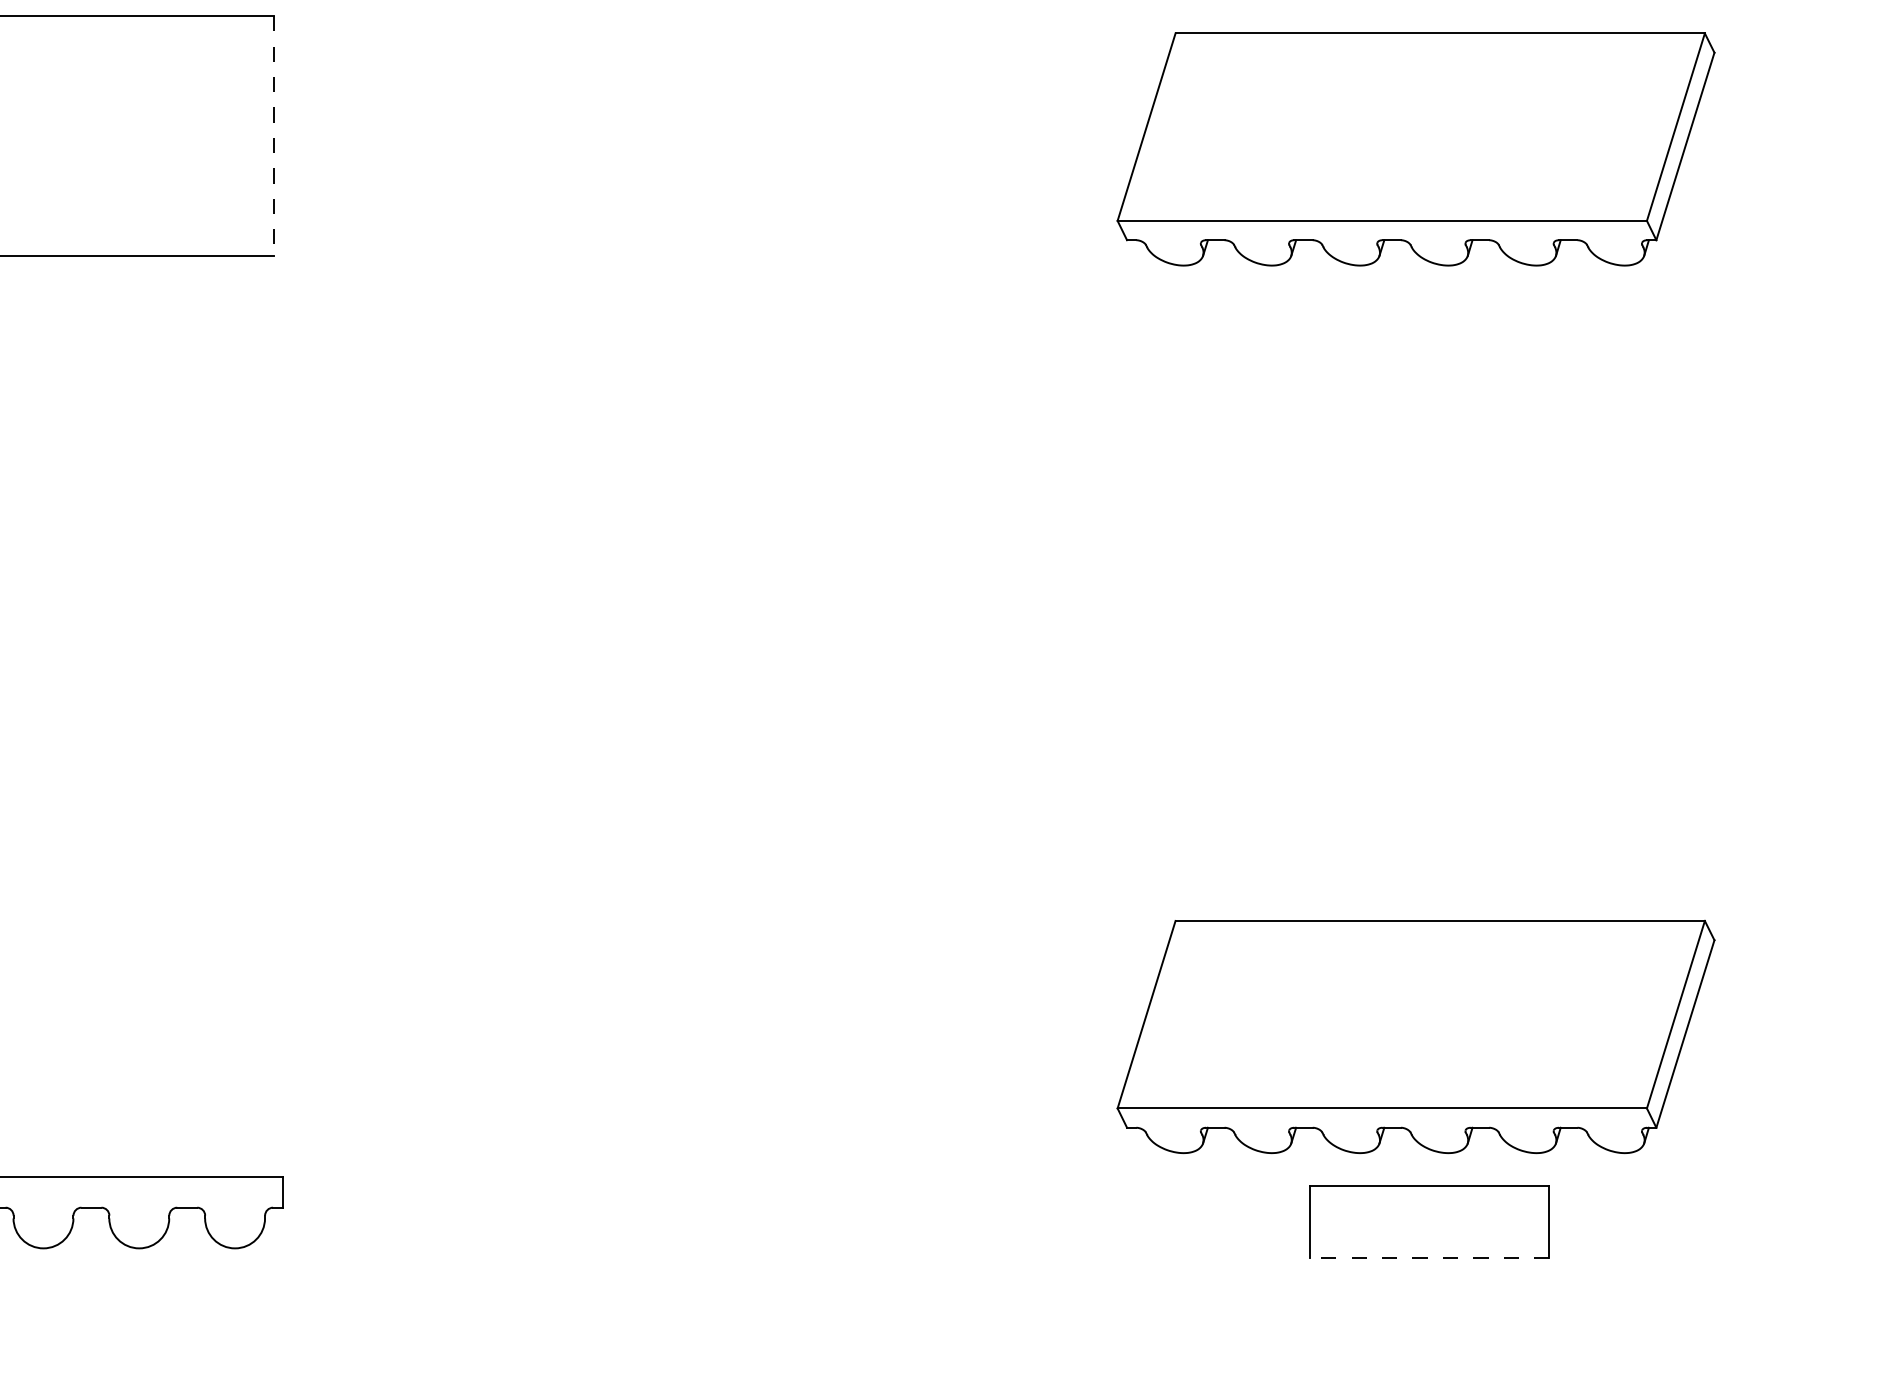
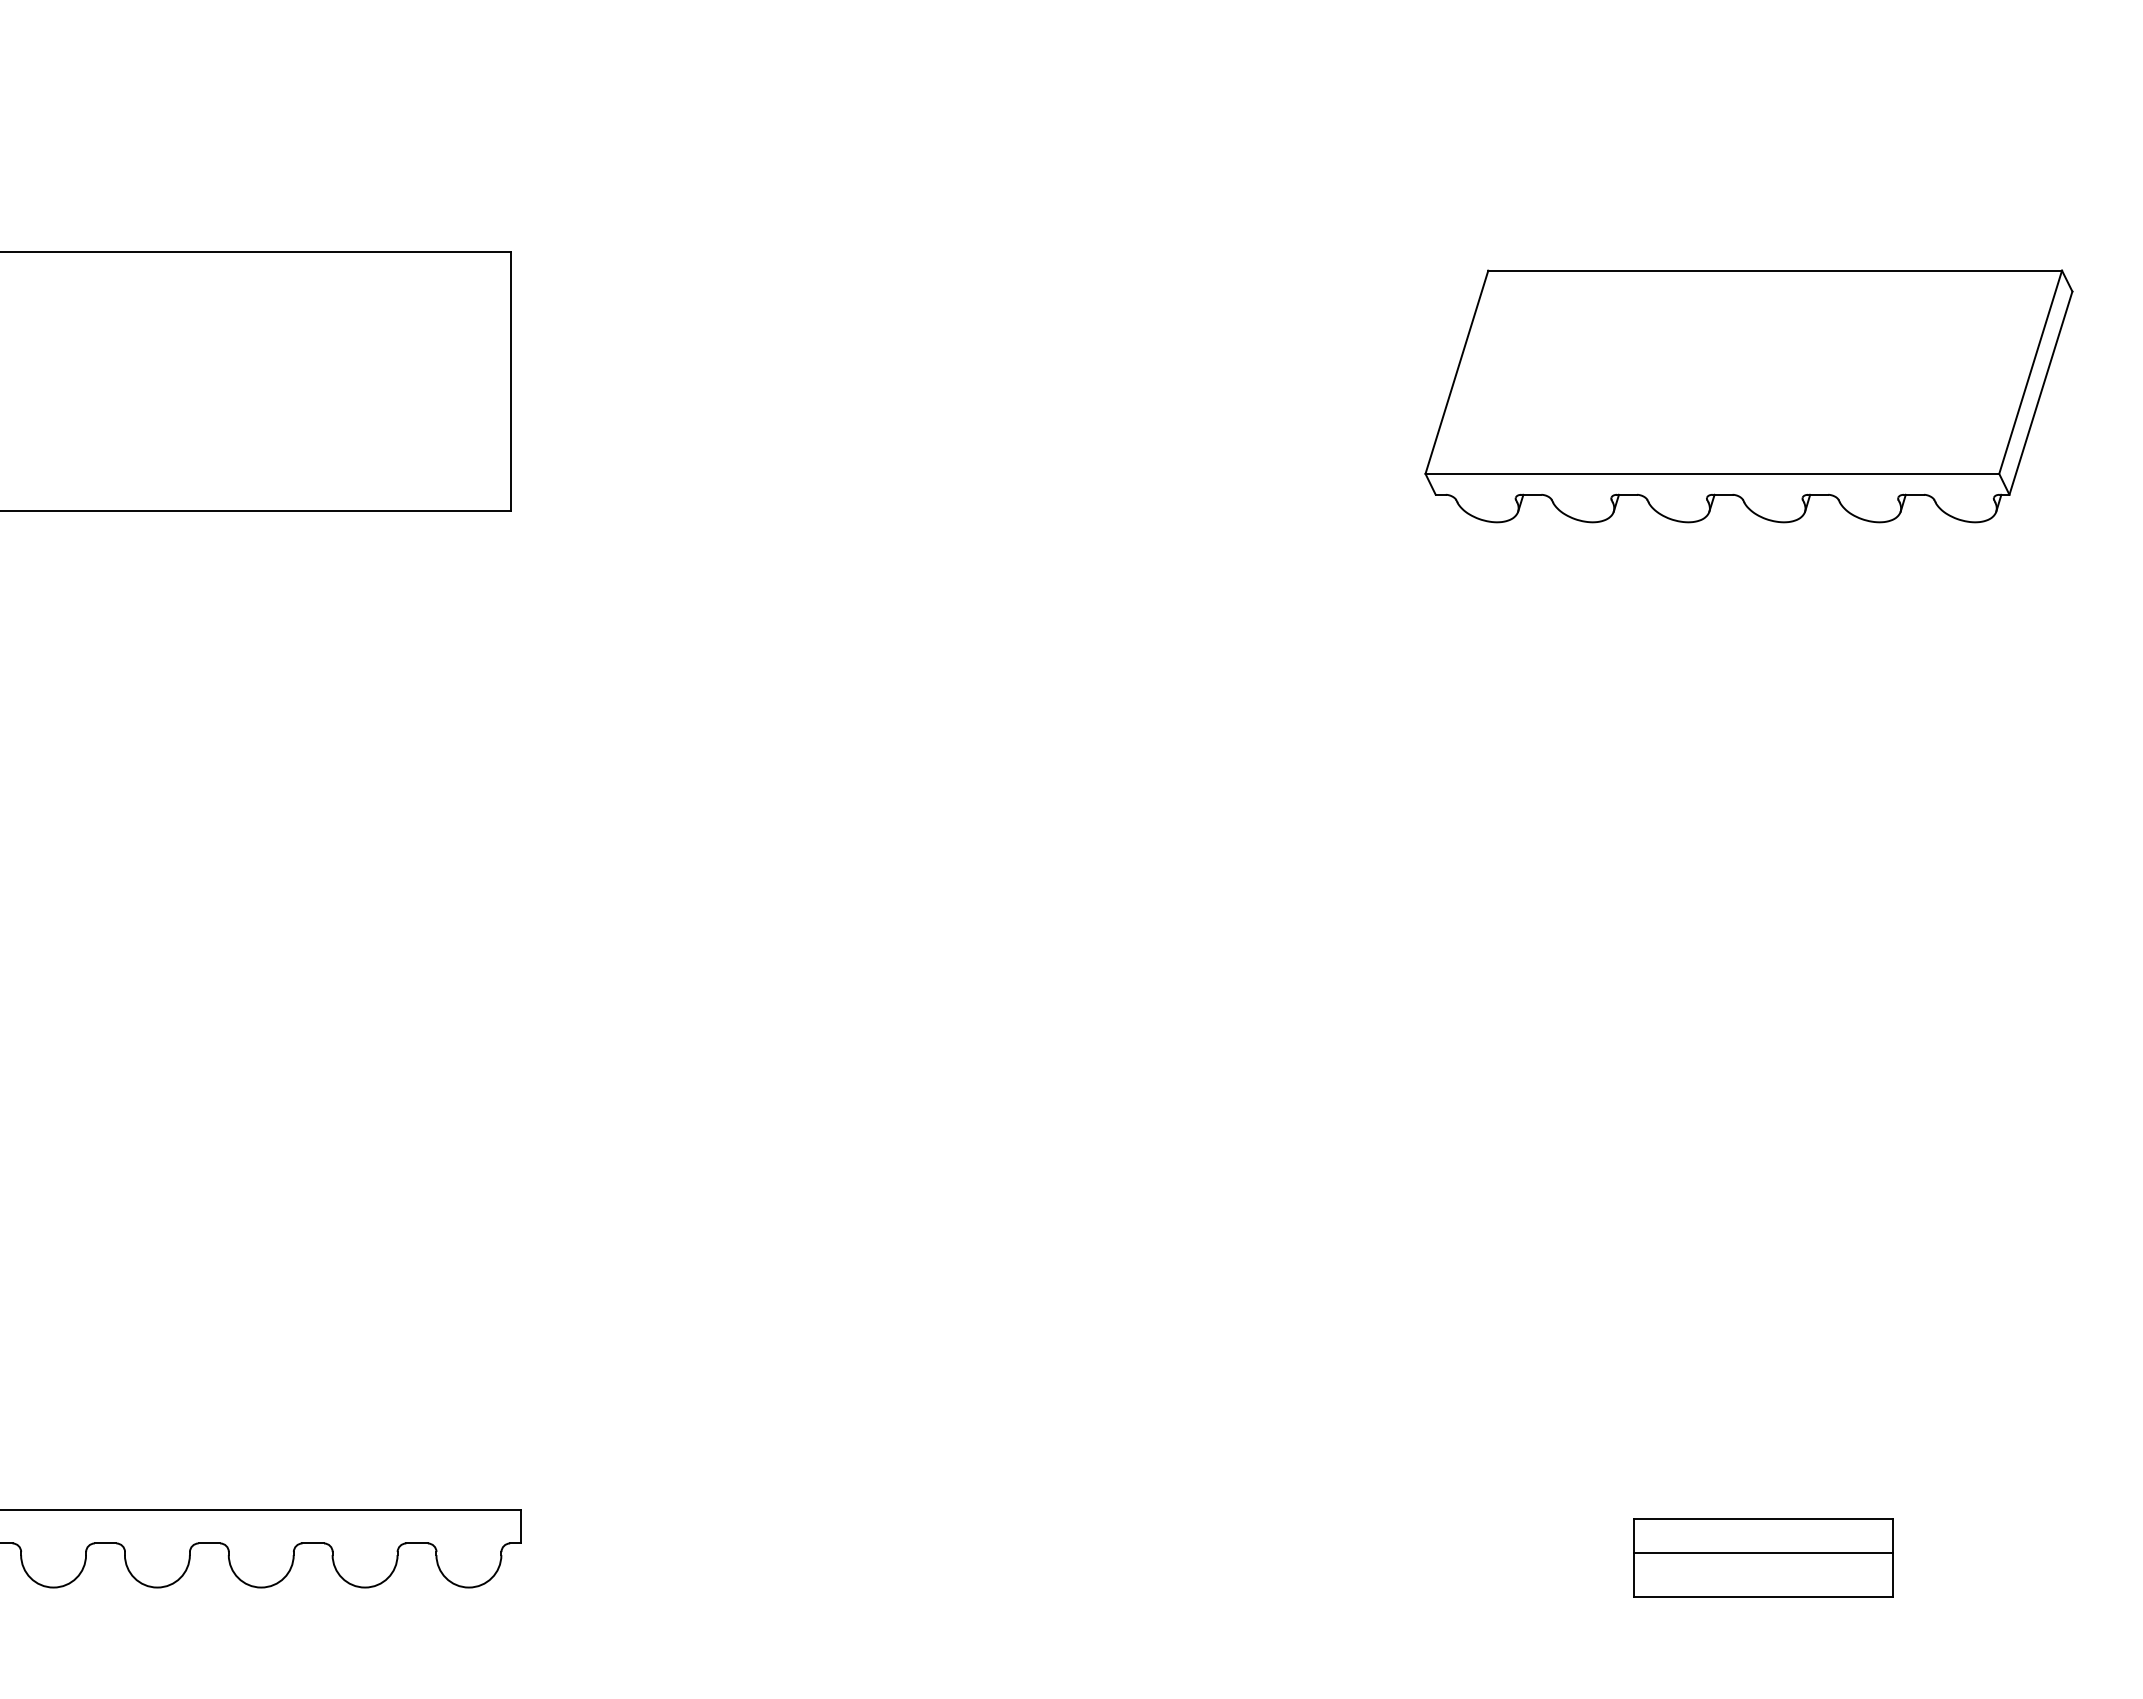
line: (274, 135) -> (511, 381), dashed -> solid
part: (1415, 1037) -> (1748, 1358), removed
line: (1429, 1216) -> (1763, 1553), added
line: (1429, 1257) -> (1763, 1597), dashed -> solid

